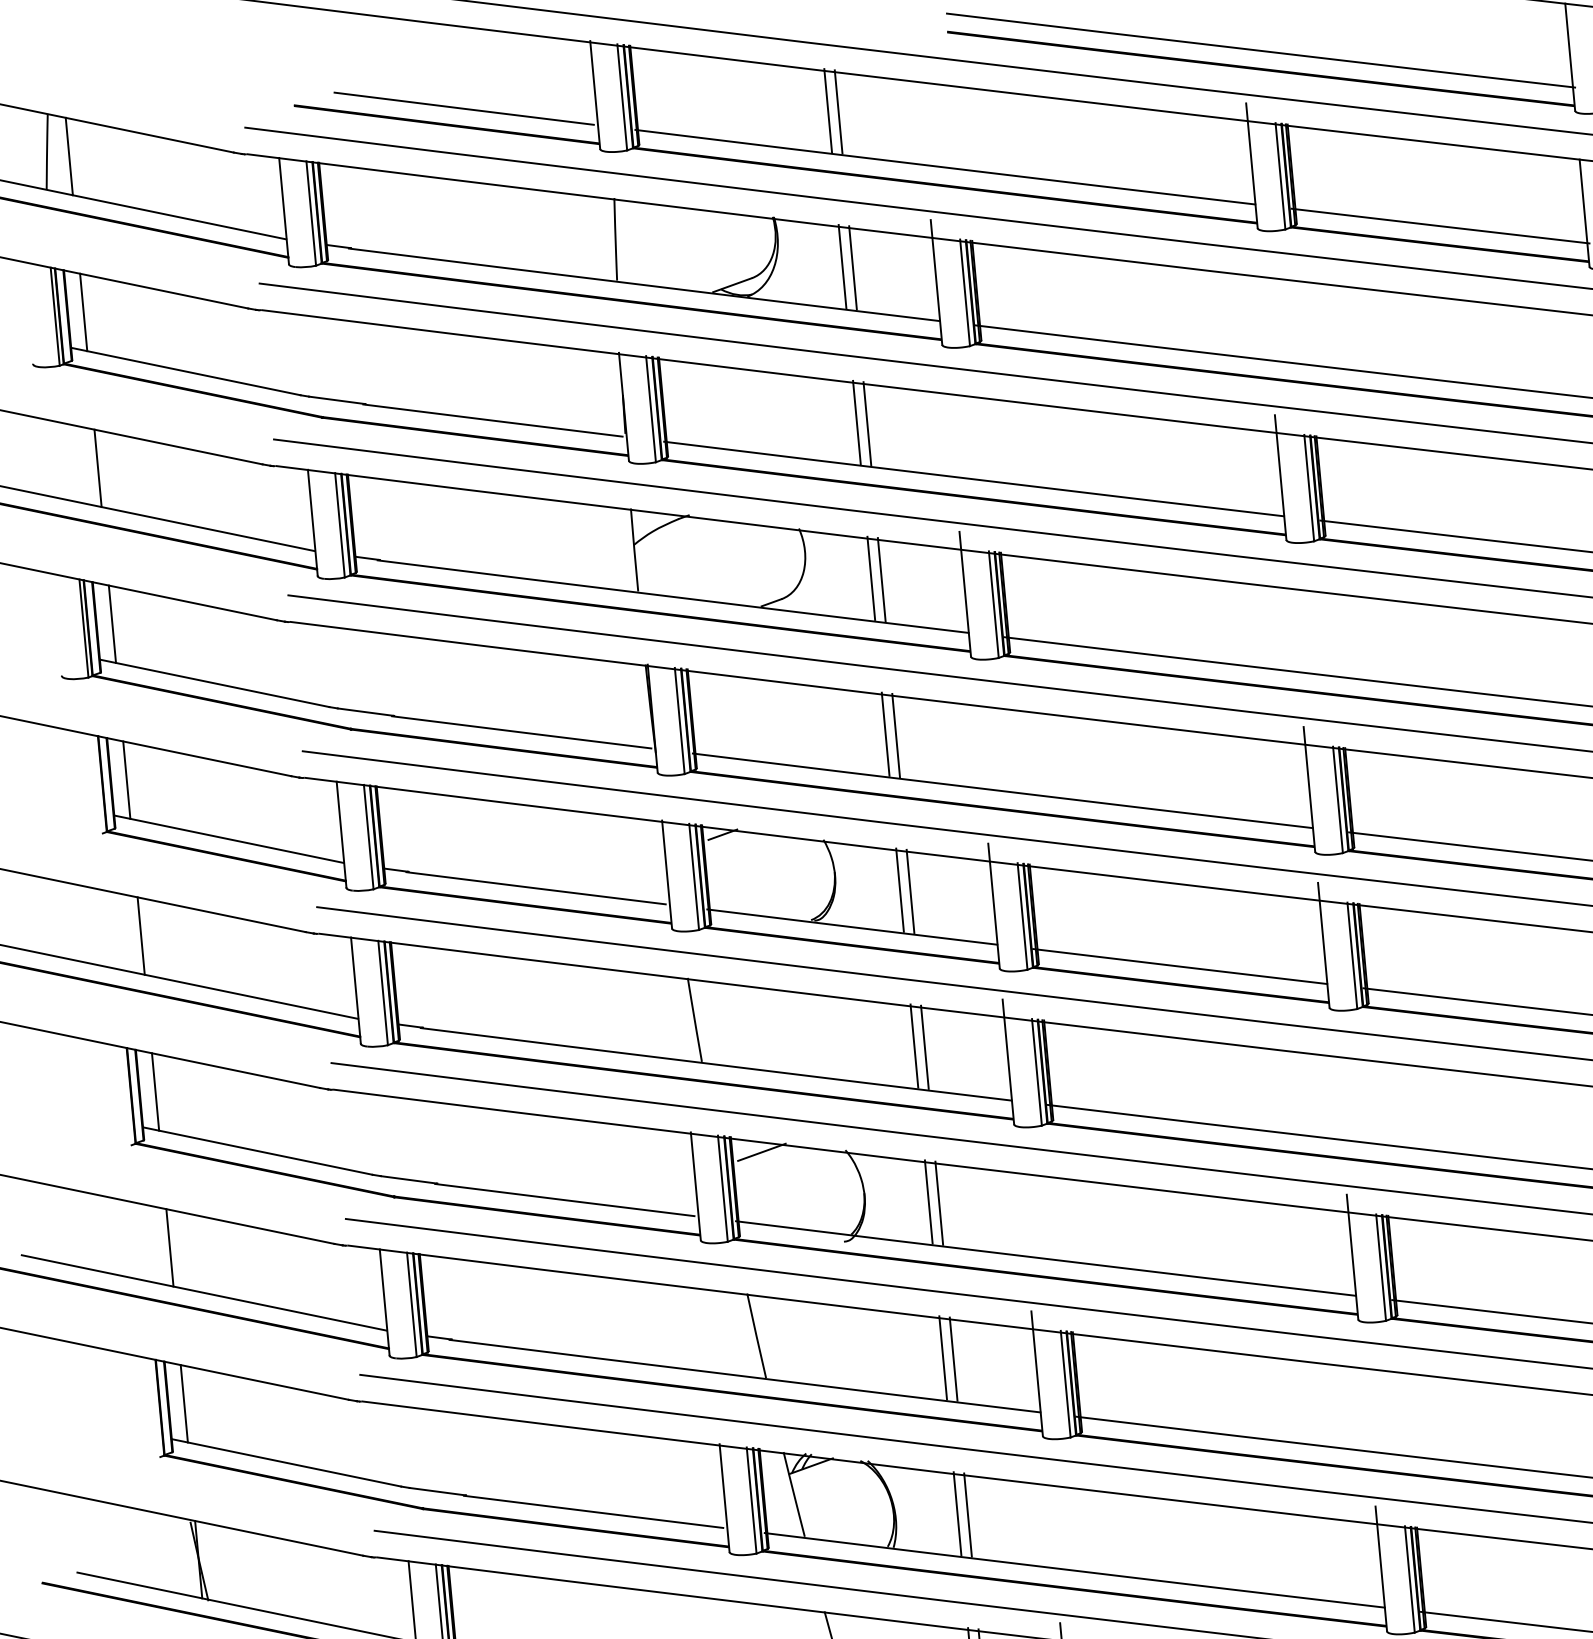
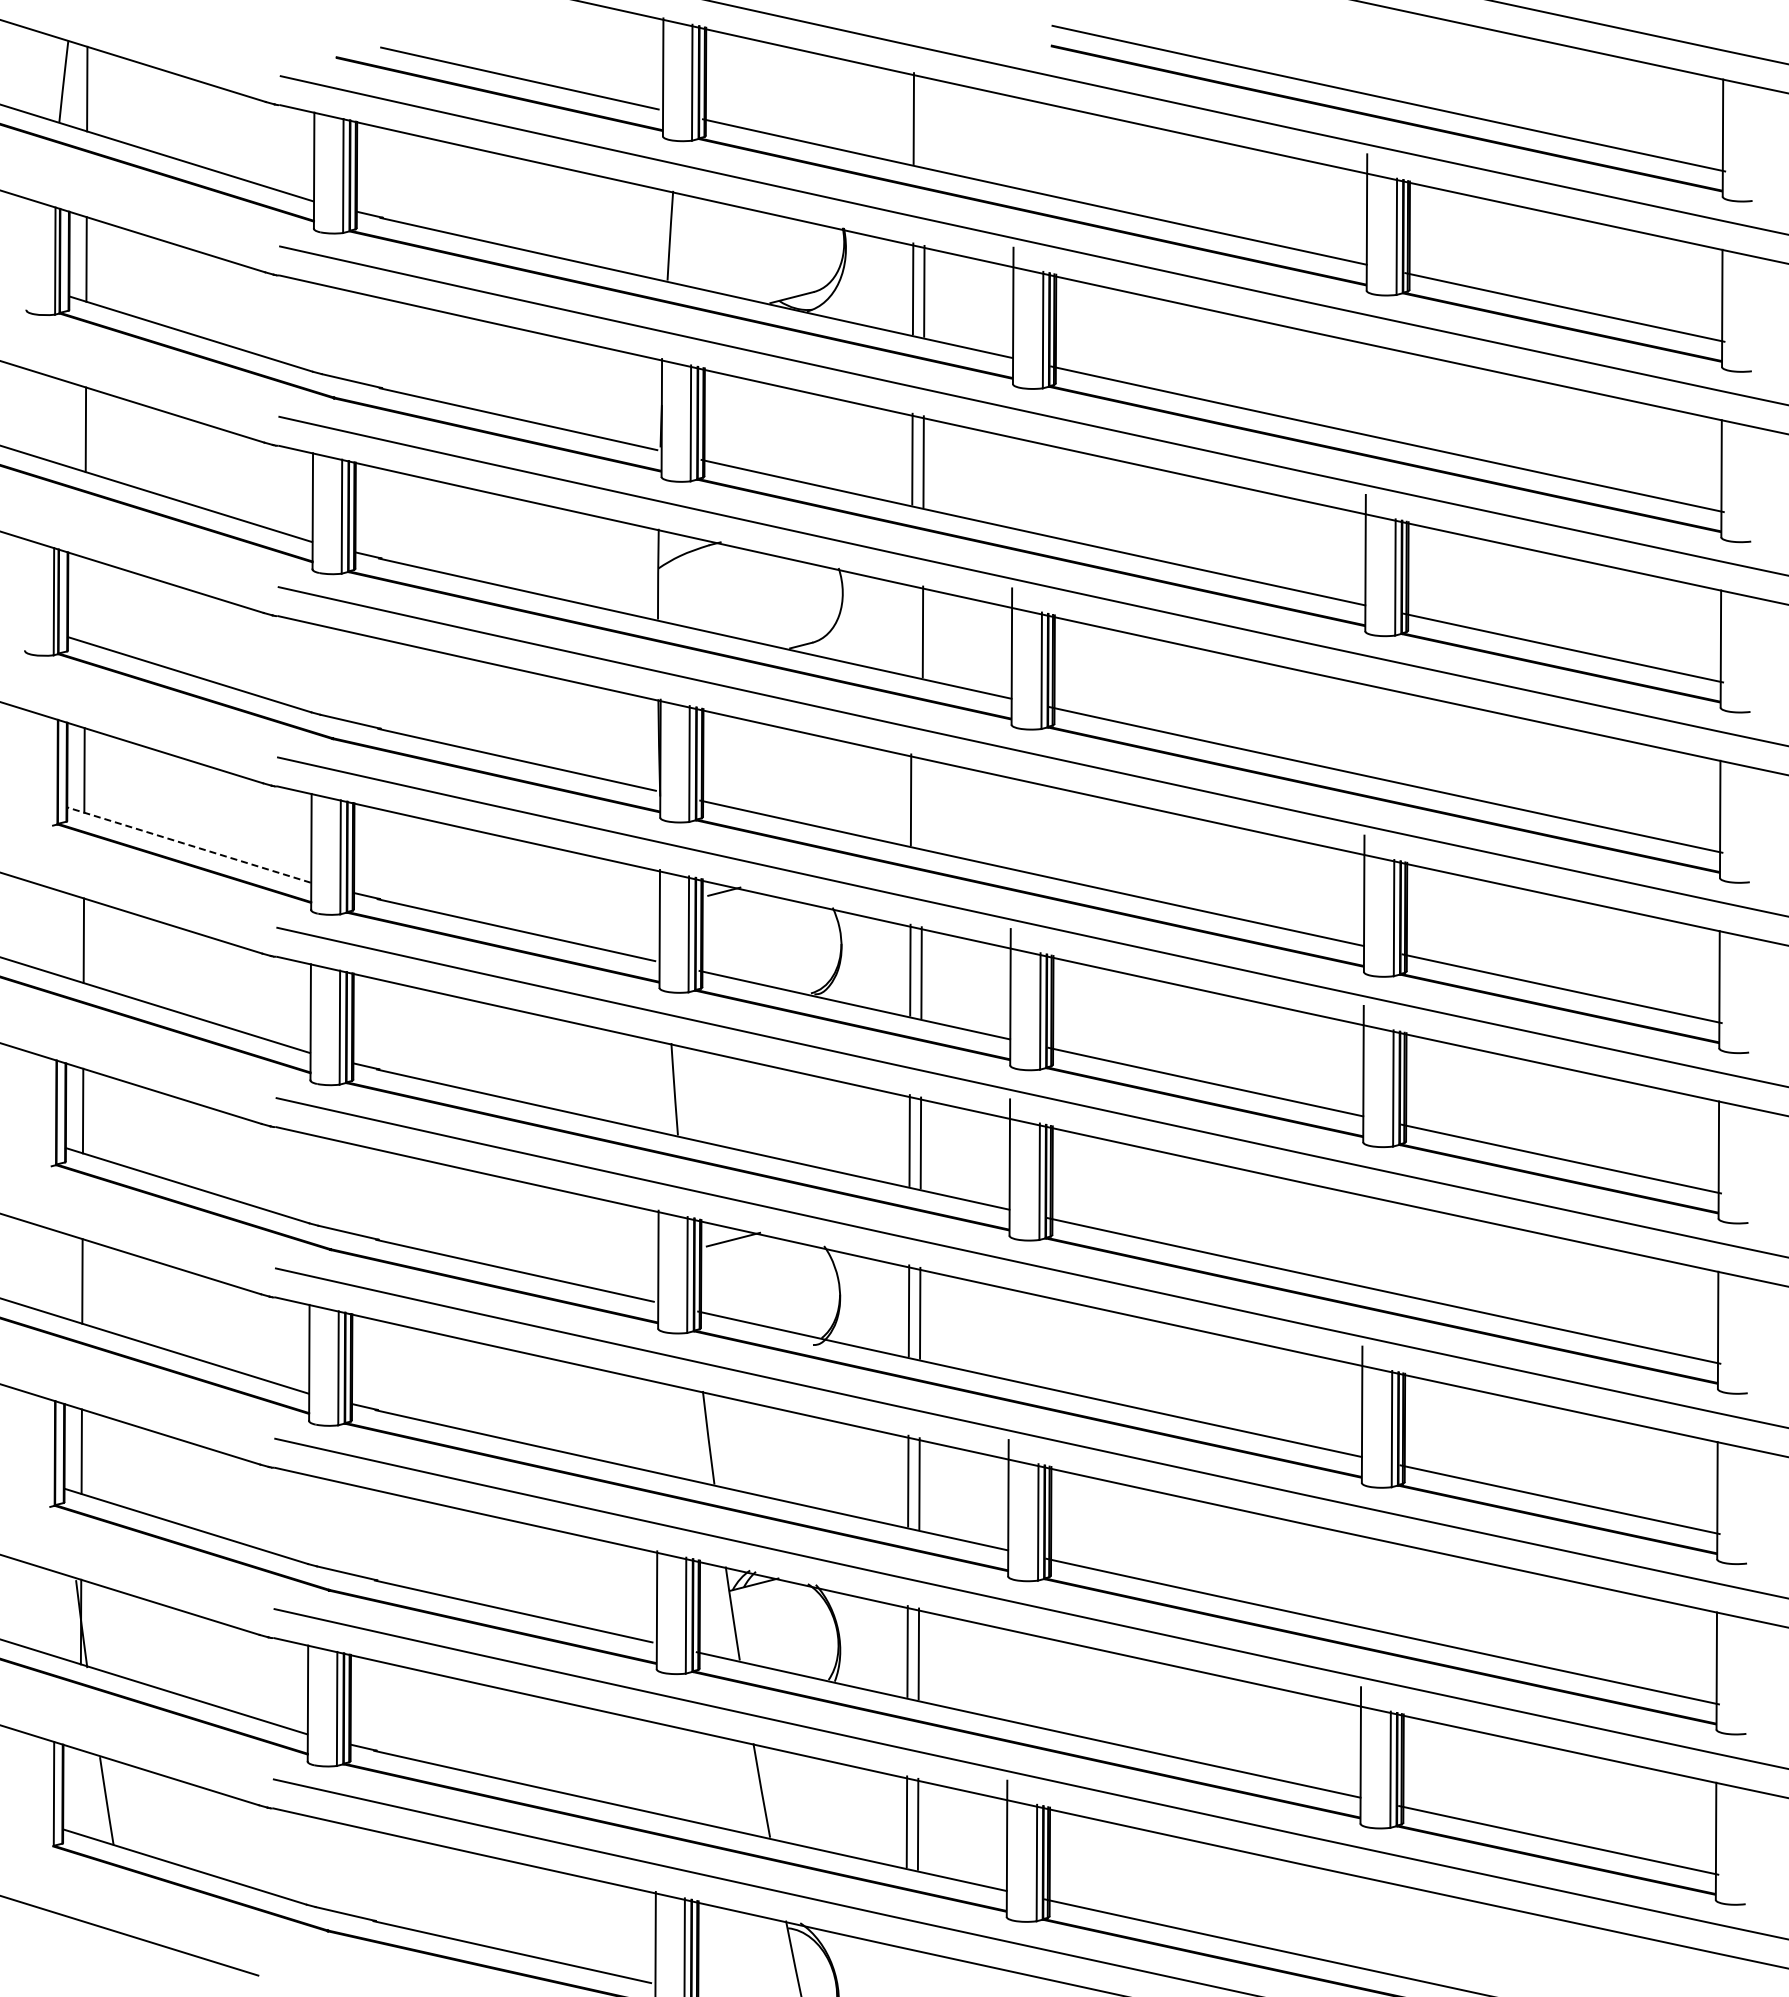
line: (838, 111) -> (924, 120), removed
line: (871, 578) -> (911, 629), removed
line: (112, 623) -> (85, 599), removed
line: (896, 734) -> (922, 801), removed
line: (228, 838) -> (188, 844), solid -> dashed

